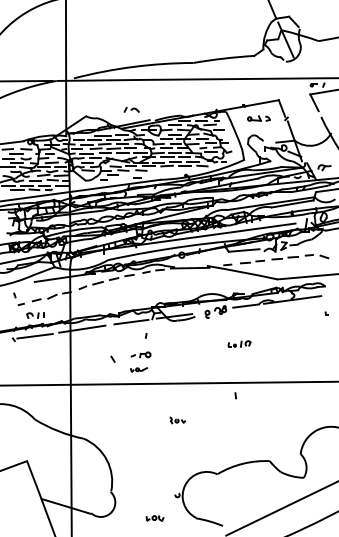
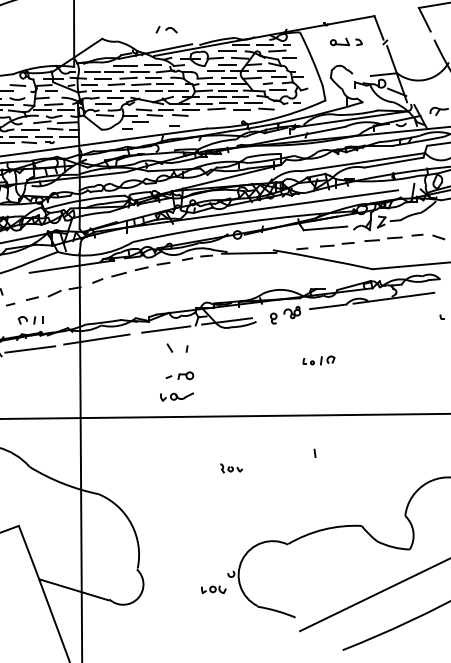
line: (112, 358) -> (169, 347), moved
part: (138, 369) -> (176, 396), size x1.43
line: (235, 395) -> (314, 452), moved
part: (154, 518) -> (212, 589), moved

